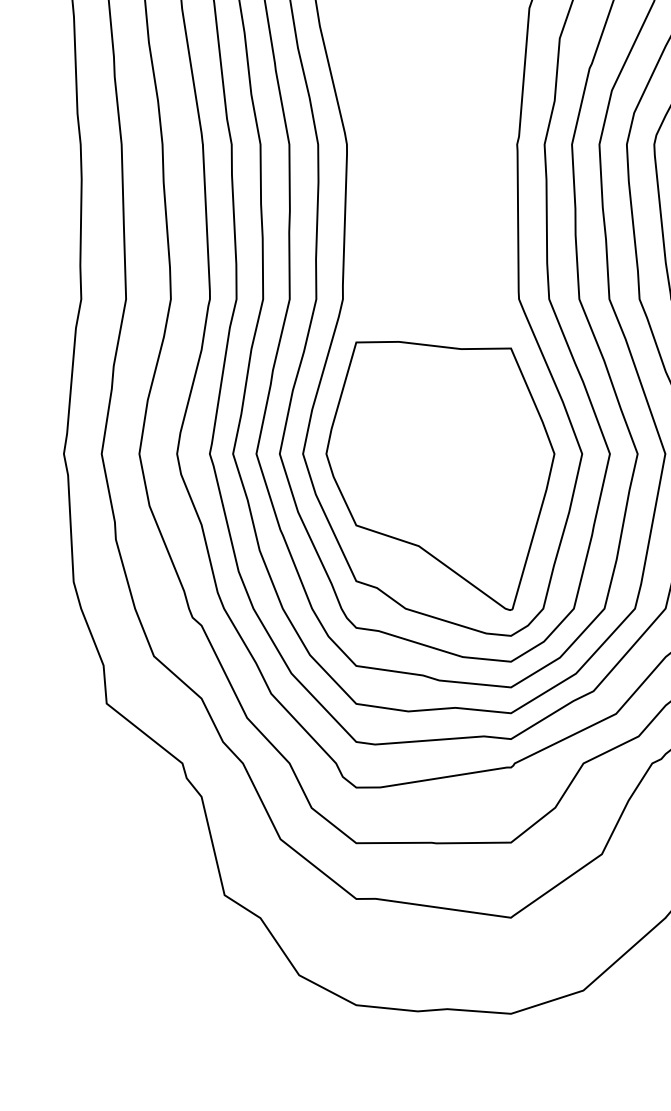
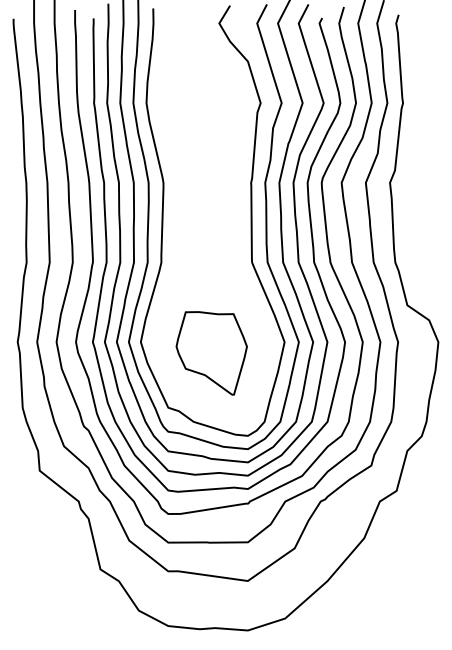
part: (440, 475) -> (211, 353), size x0.6

